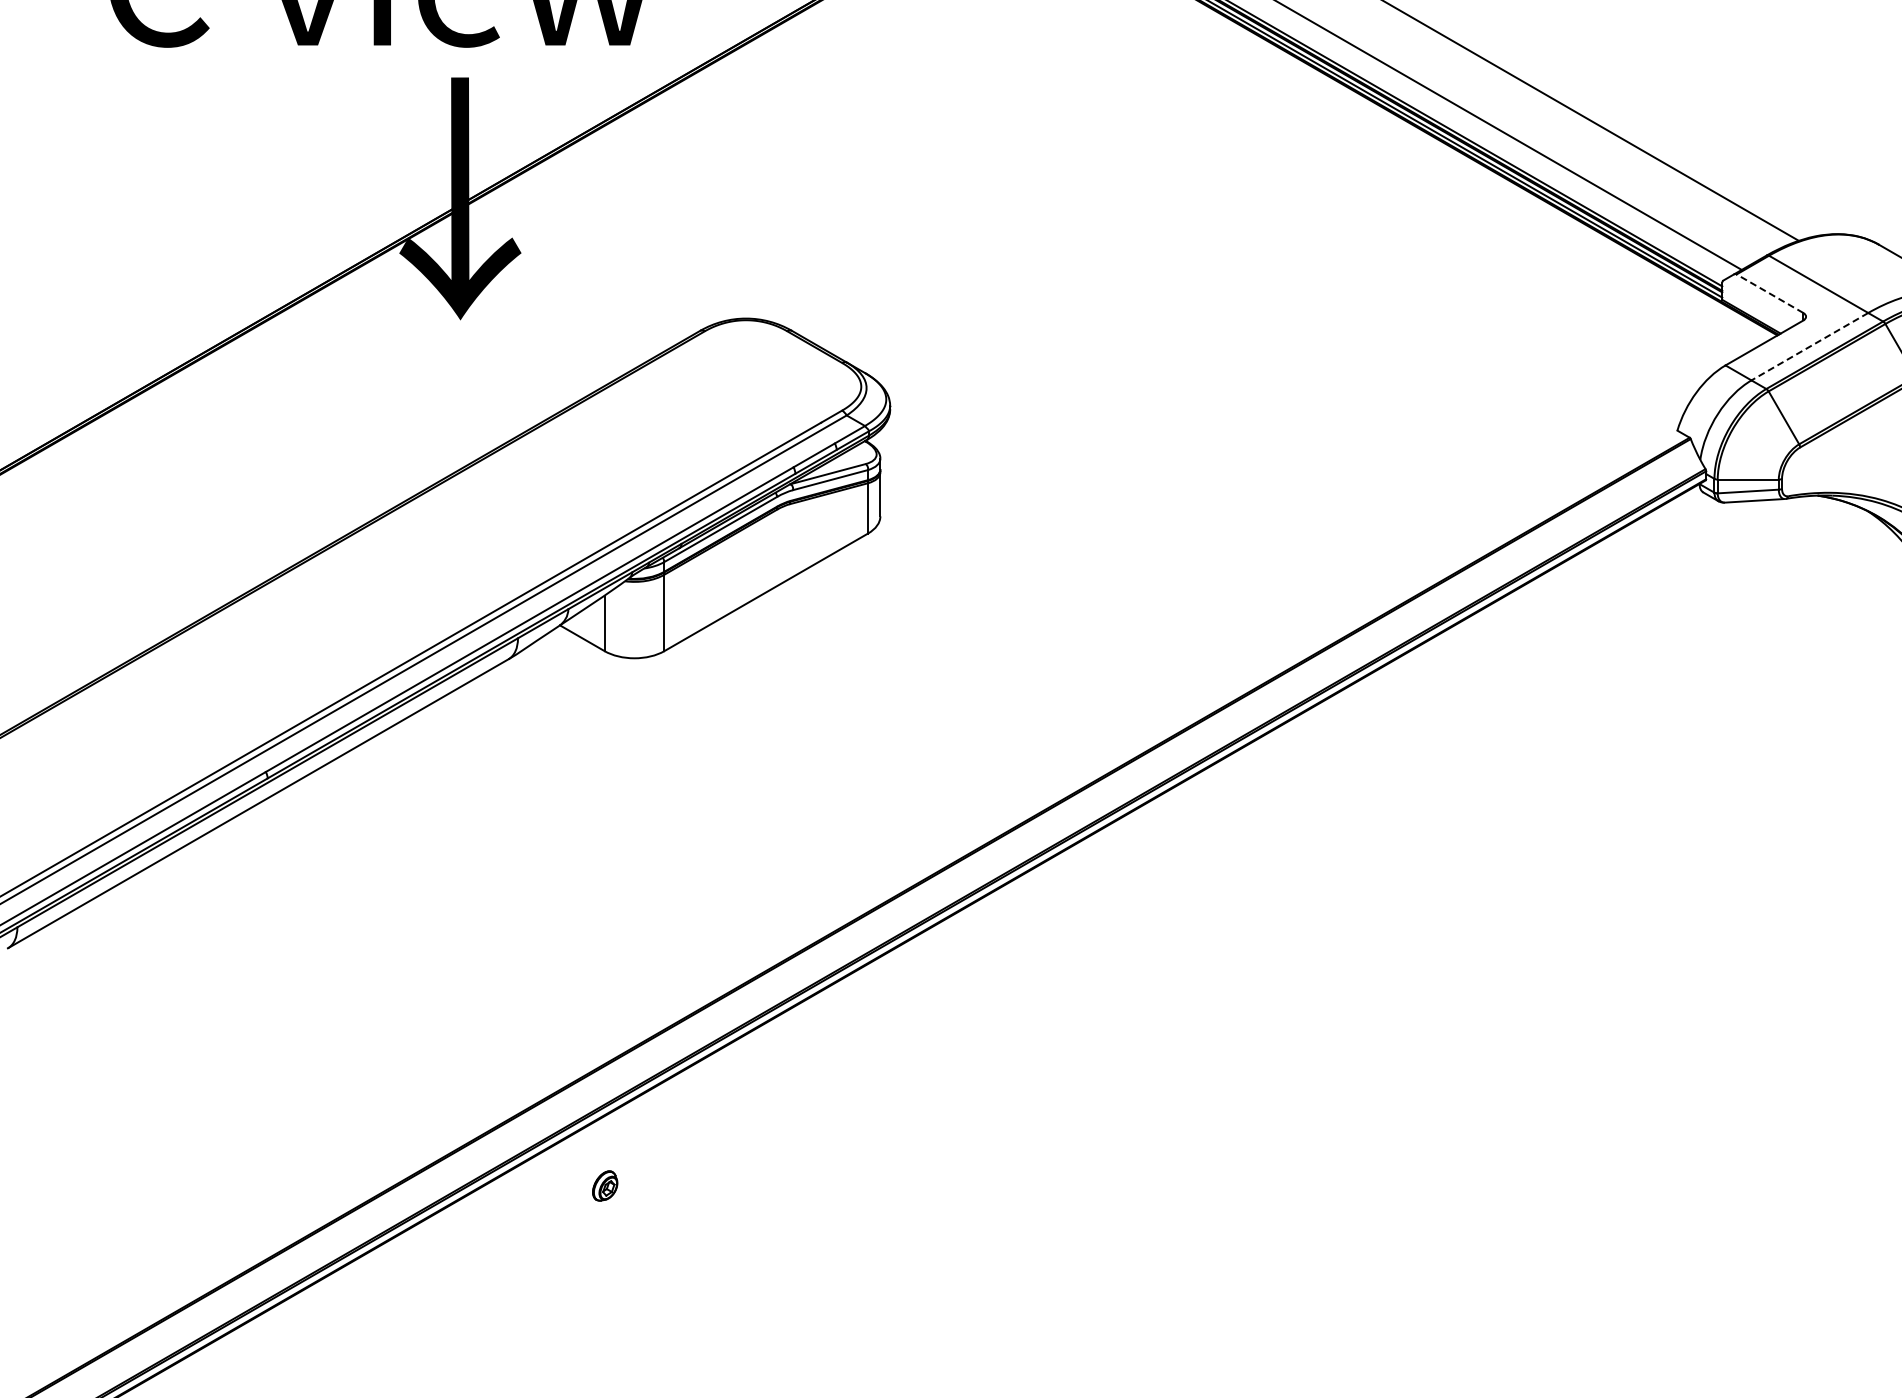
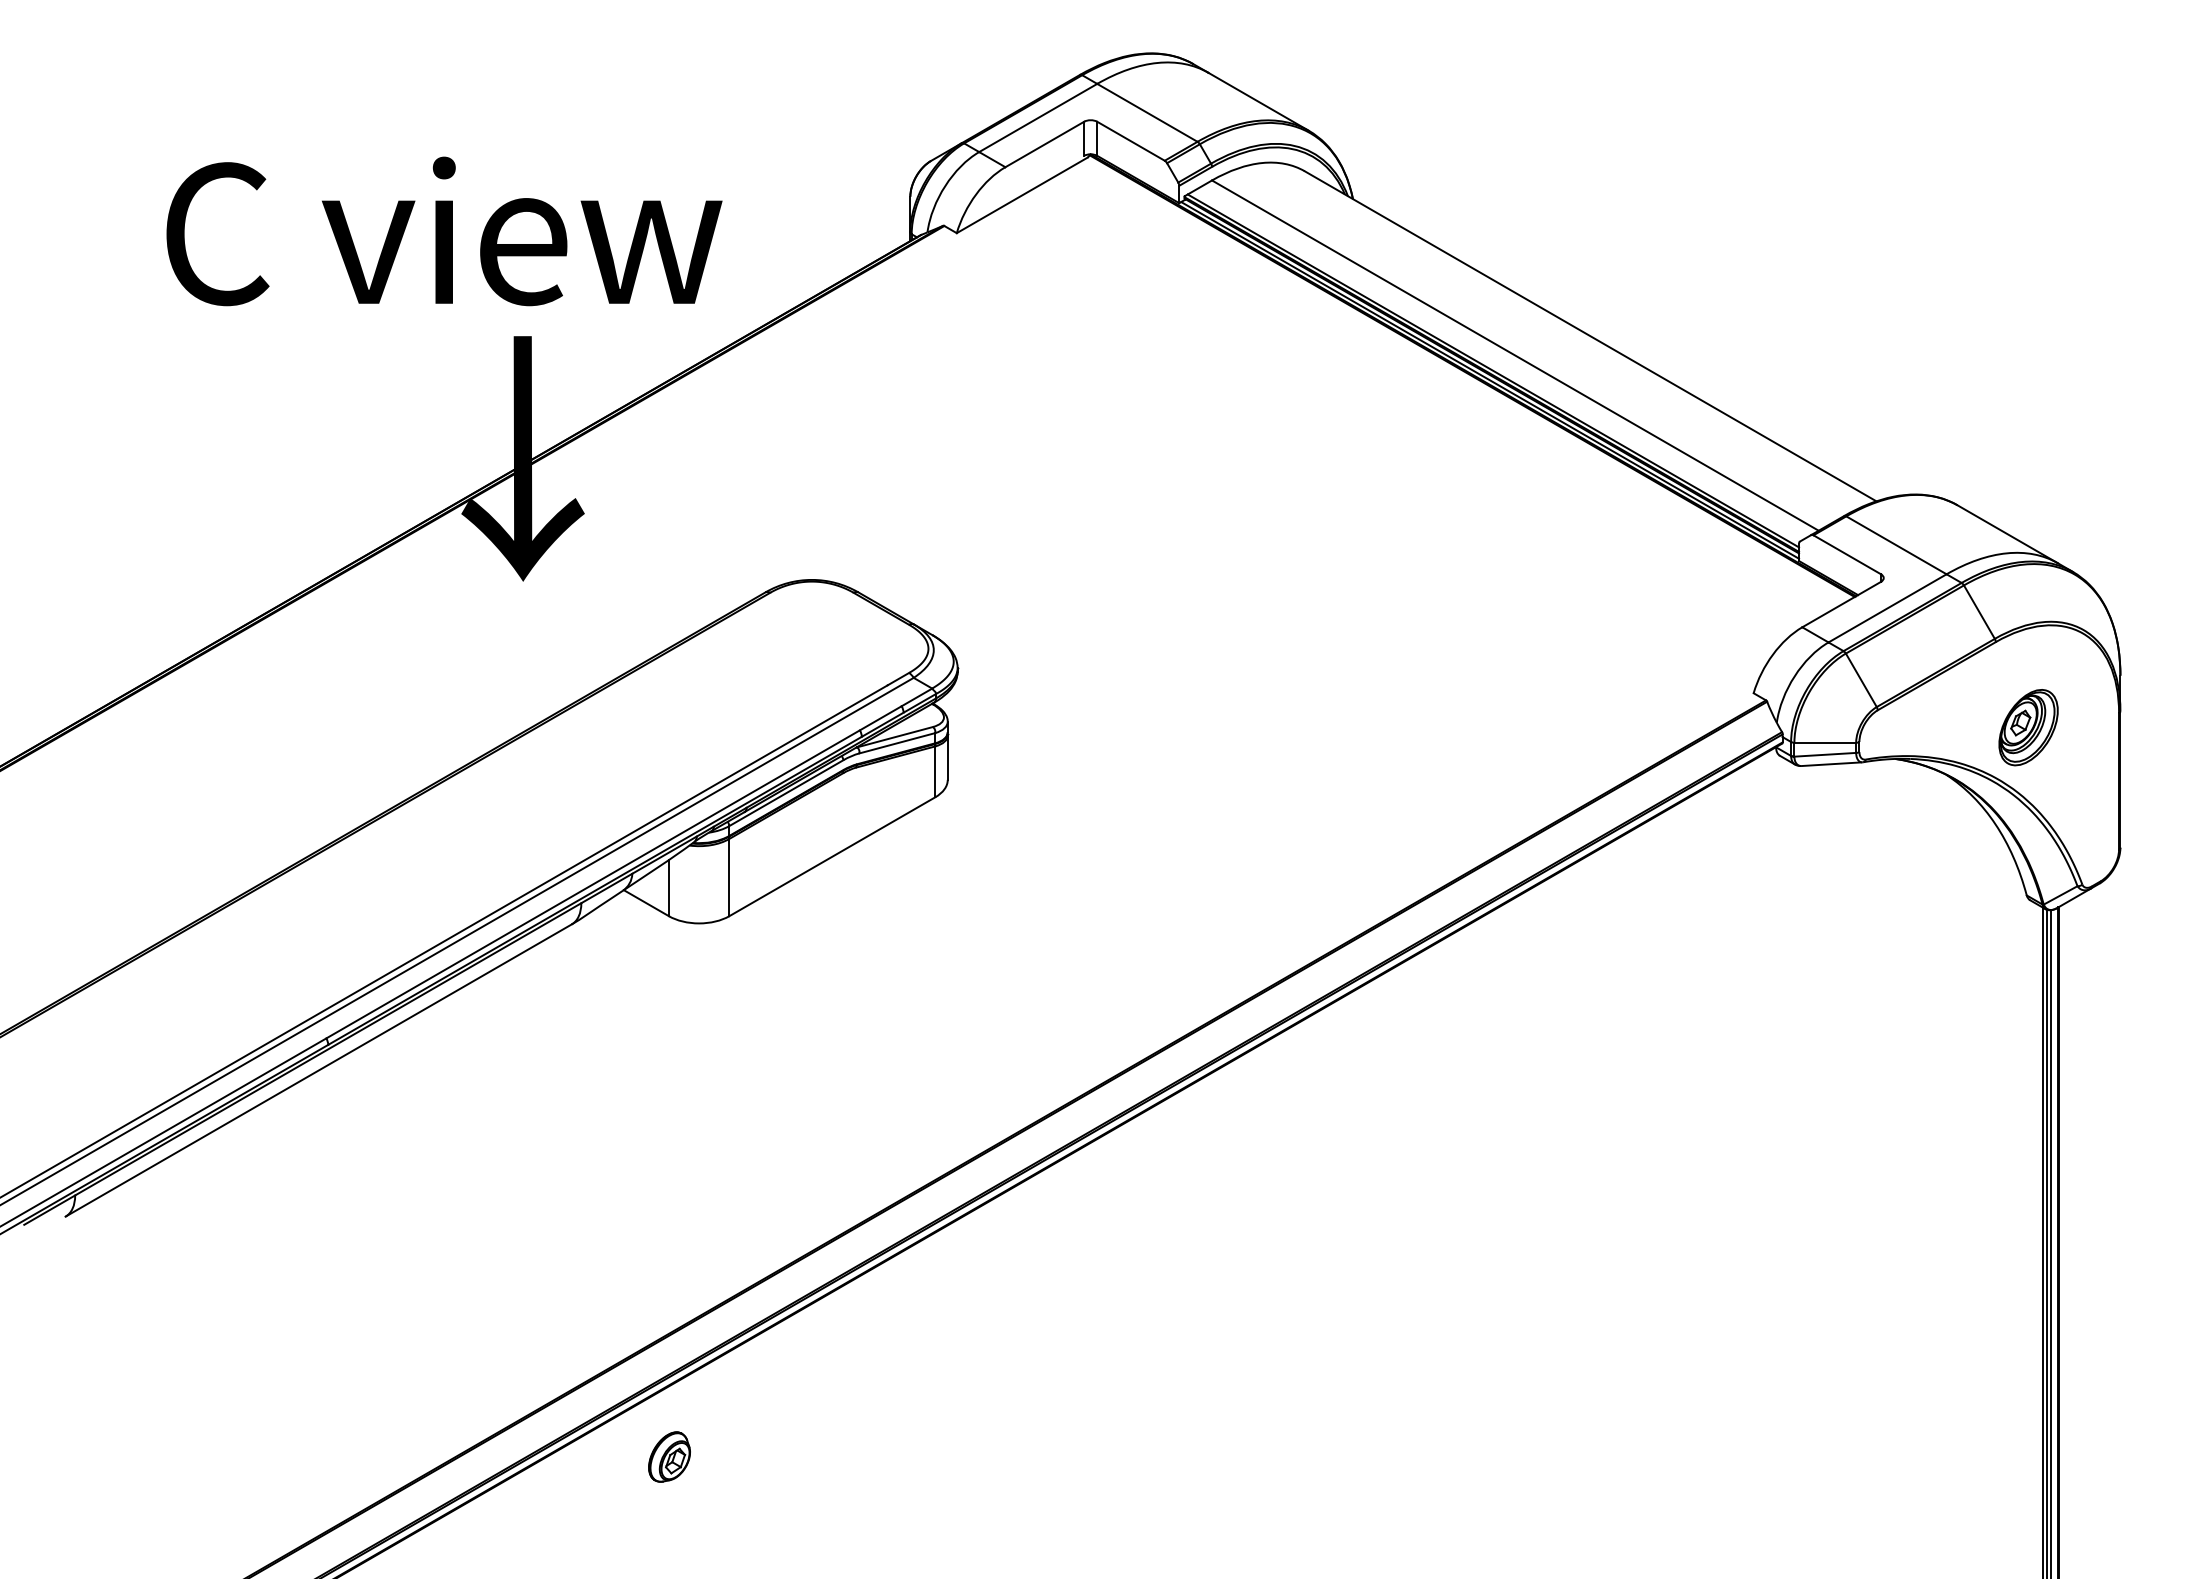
line: (1770, 293) -> (1847, 554), dashed -> solid
line: (1809, 346) -> (1887, 608), dashed -> solid
part: (605, 1185) -> (669, 1456), size x1.67

